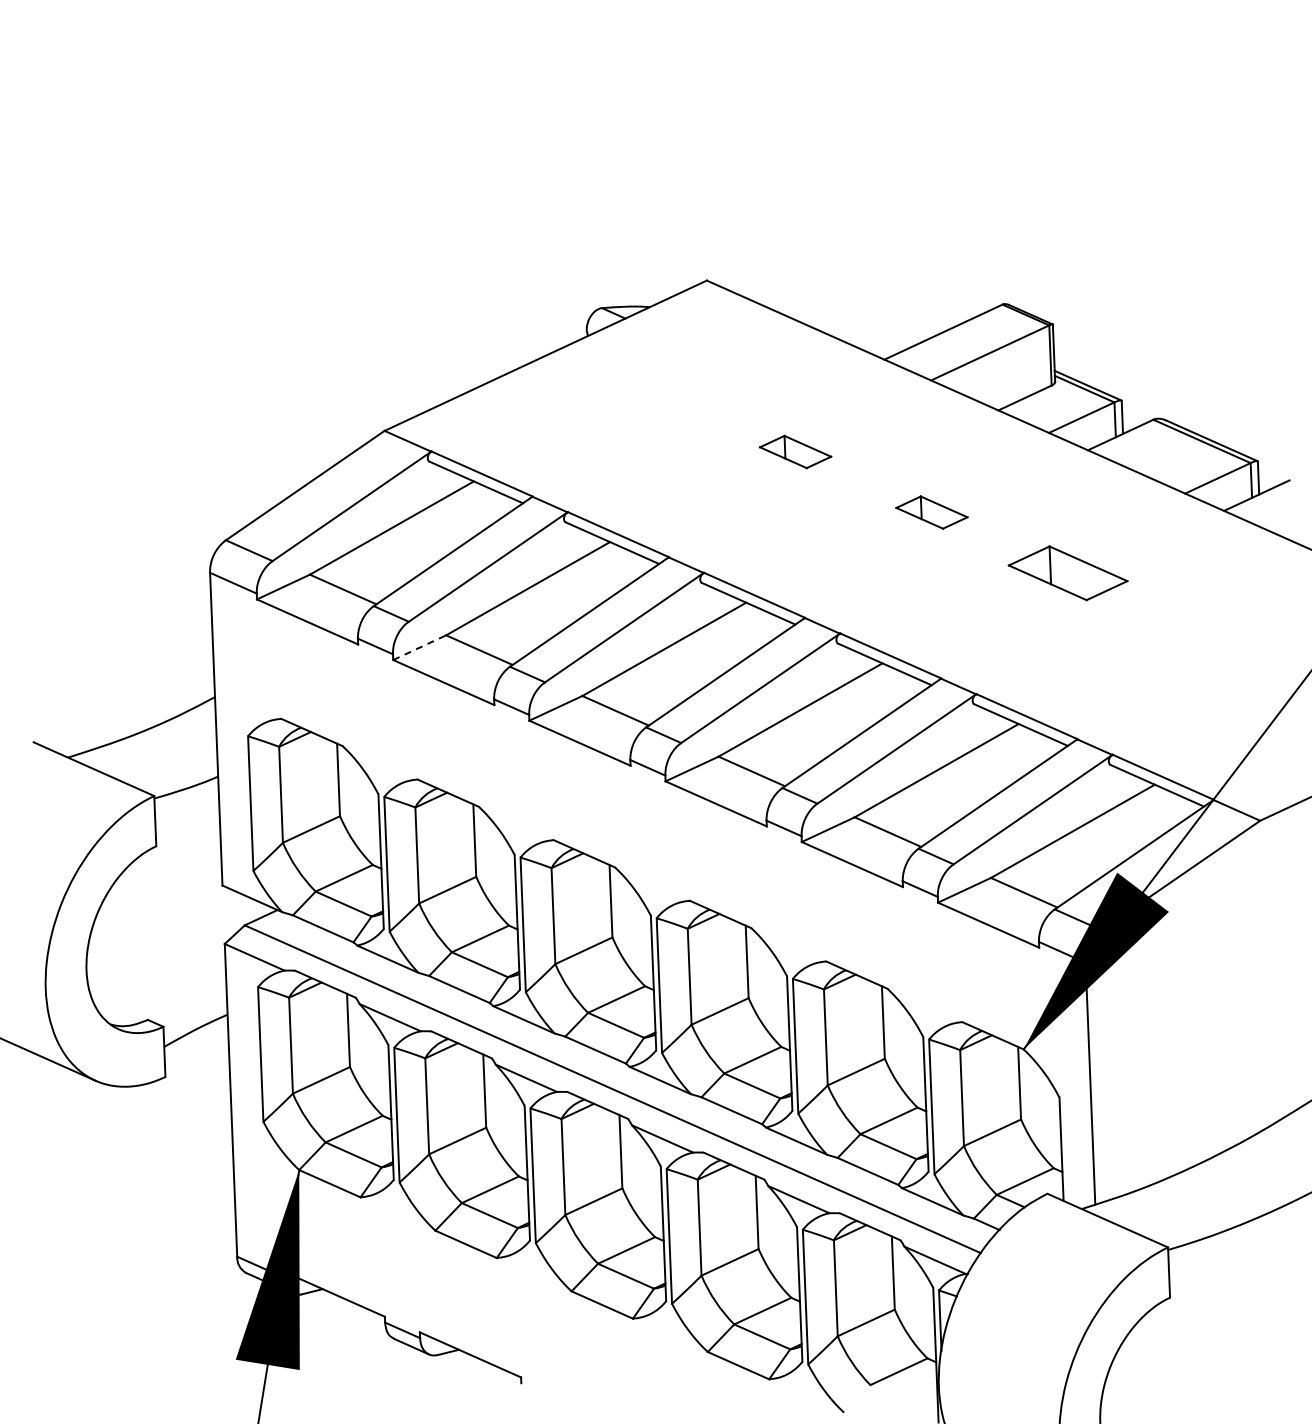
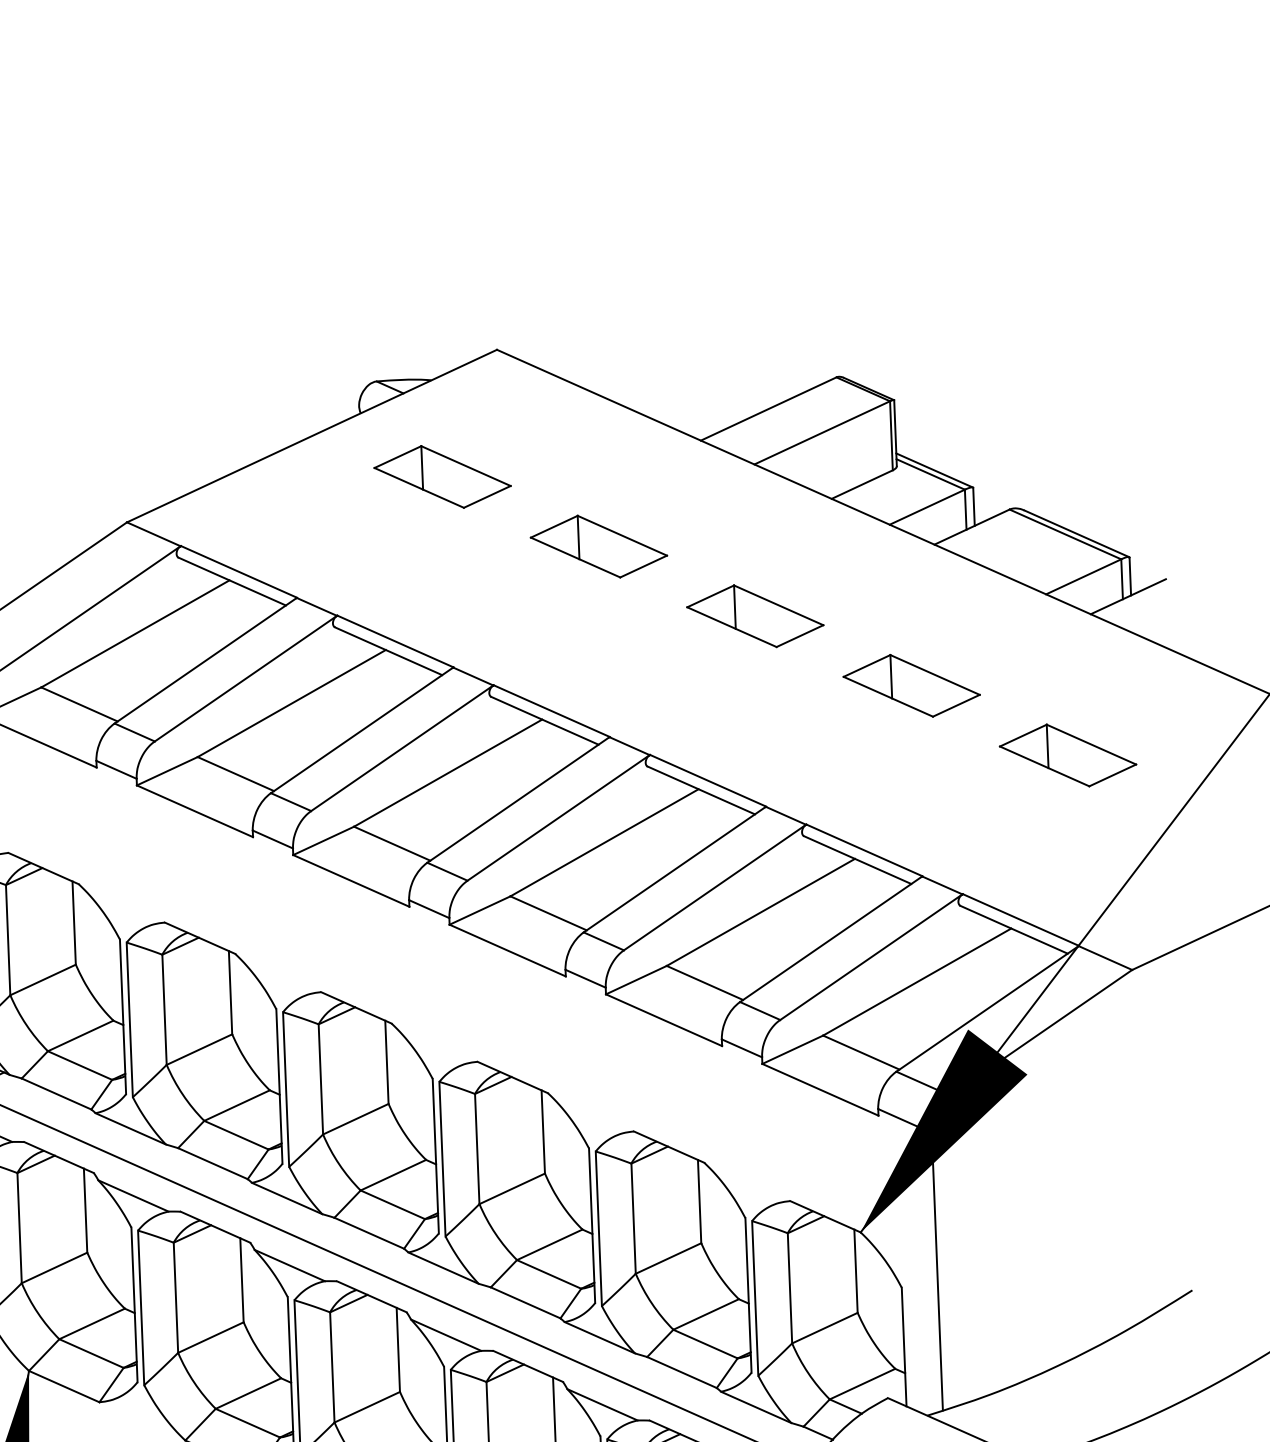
part: (659, 391) -> (442, 477), added
part: (795, 451) -> (598, 546), size x1.67
part: (931, 512) -> (754, 616), size x1.67
part: (1204, 633) -> (1068, 754), added
line: (420, 647) -> (168, 771), dashed -> solid

